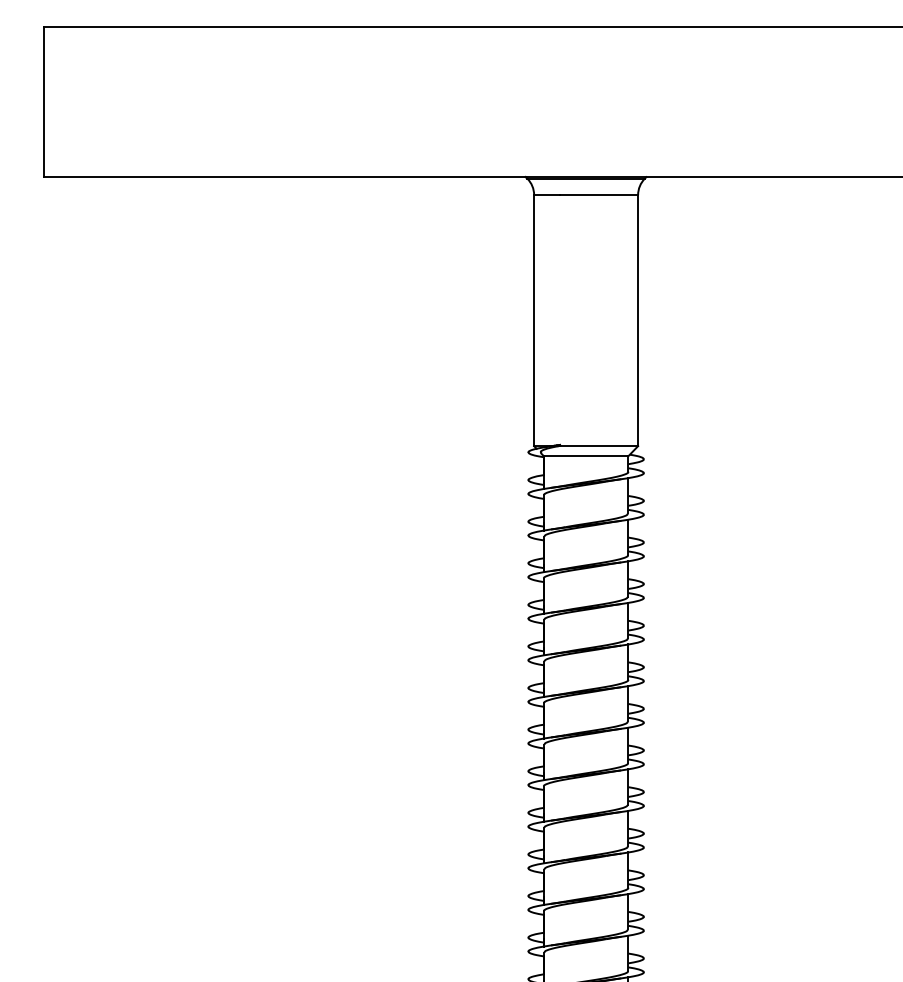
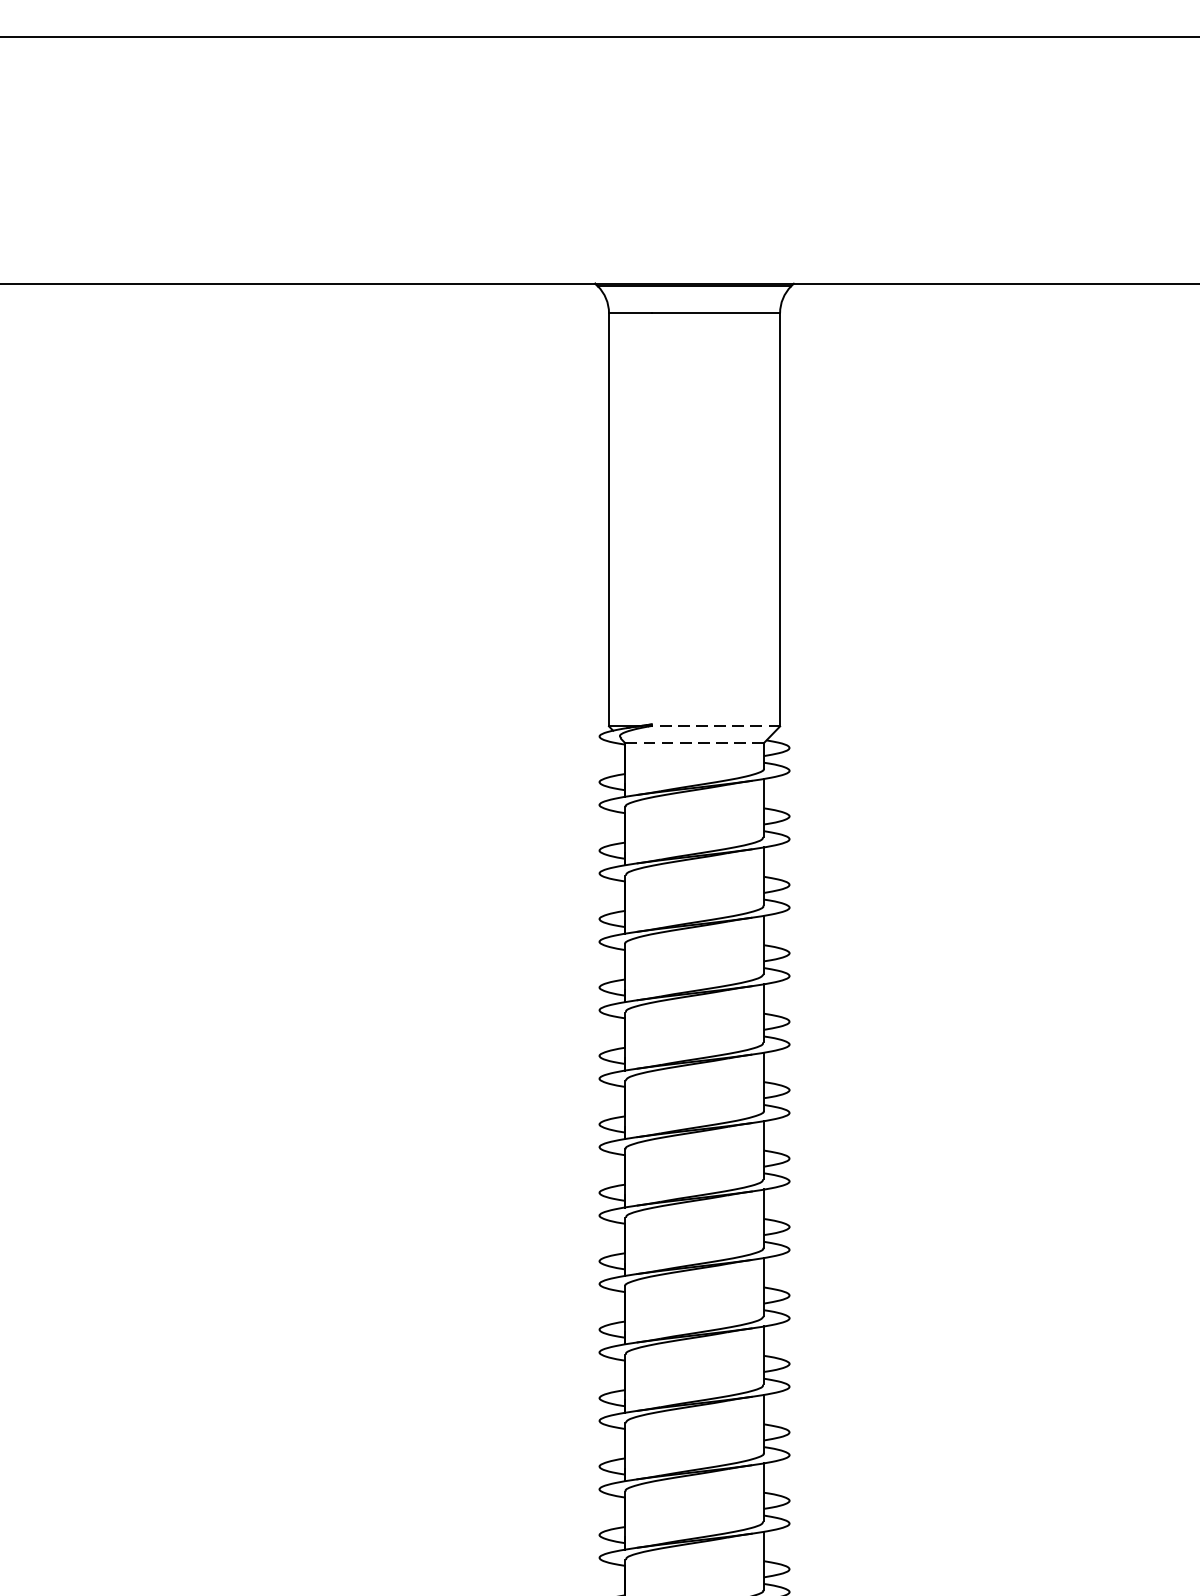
line: (598, 446) -> (714, 726), solid -> dashed
line: (585, 456) -> (693, 743), solid -> dashed

